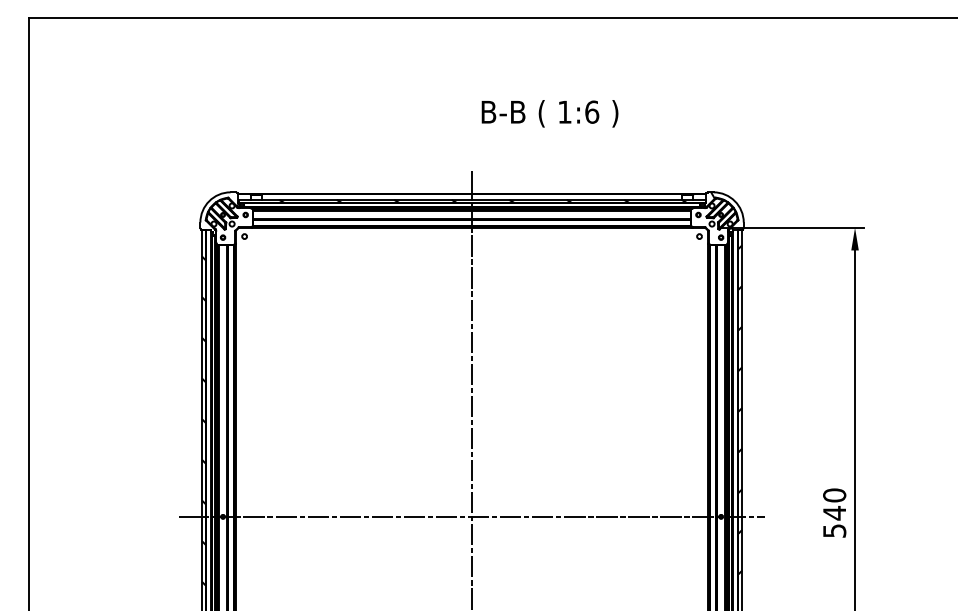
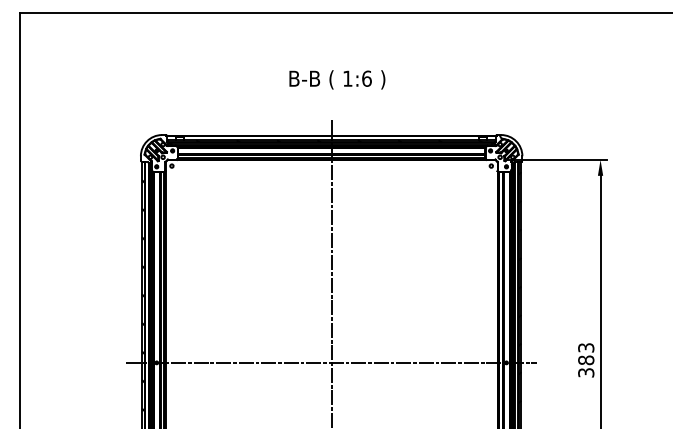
text: (550, 113) -> (337, 79), moved
text: (835, 513) -> (586, 360), 540 -> 383

